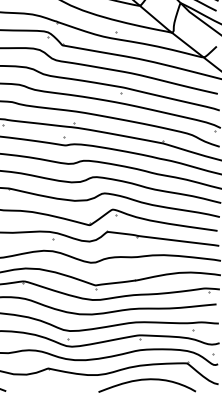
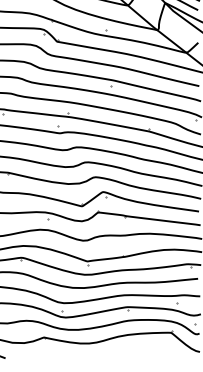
curve: (147, 380) -> (134, 348), removed

